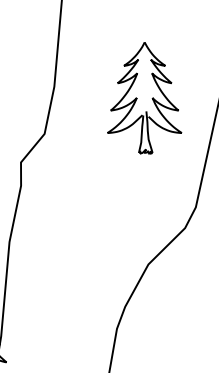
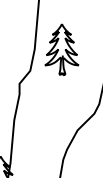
part: (143, 98) -> (61, 49), moved

